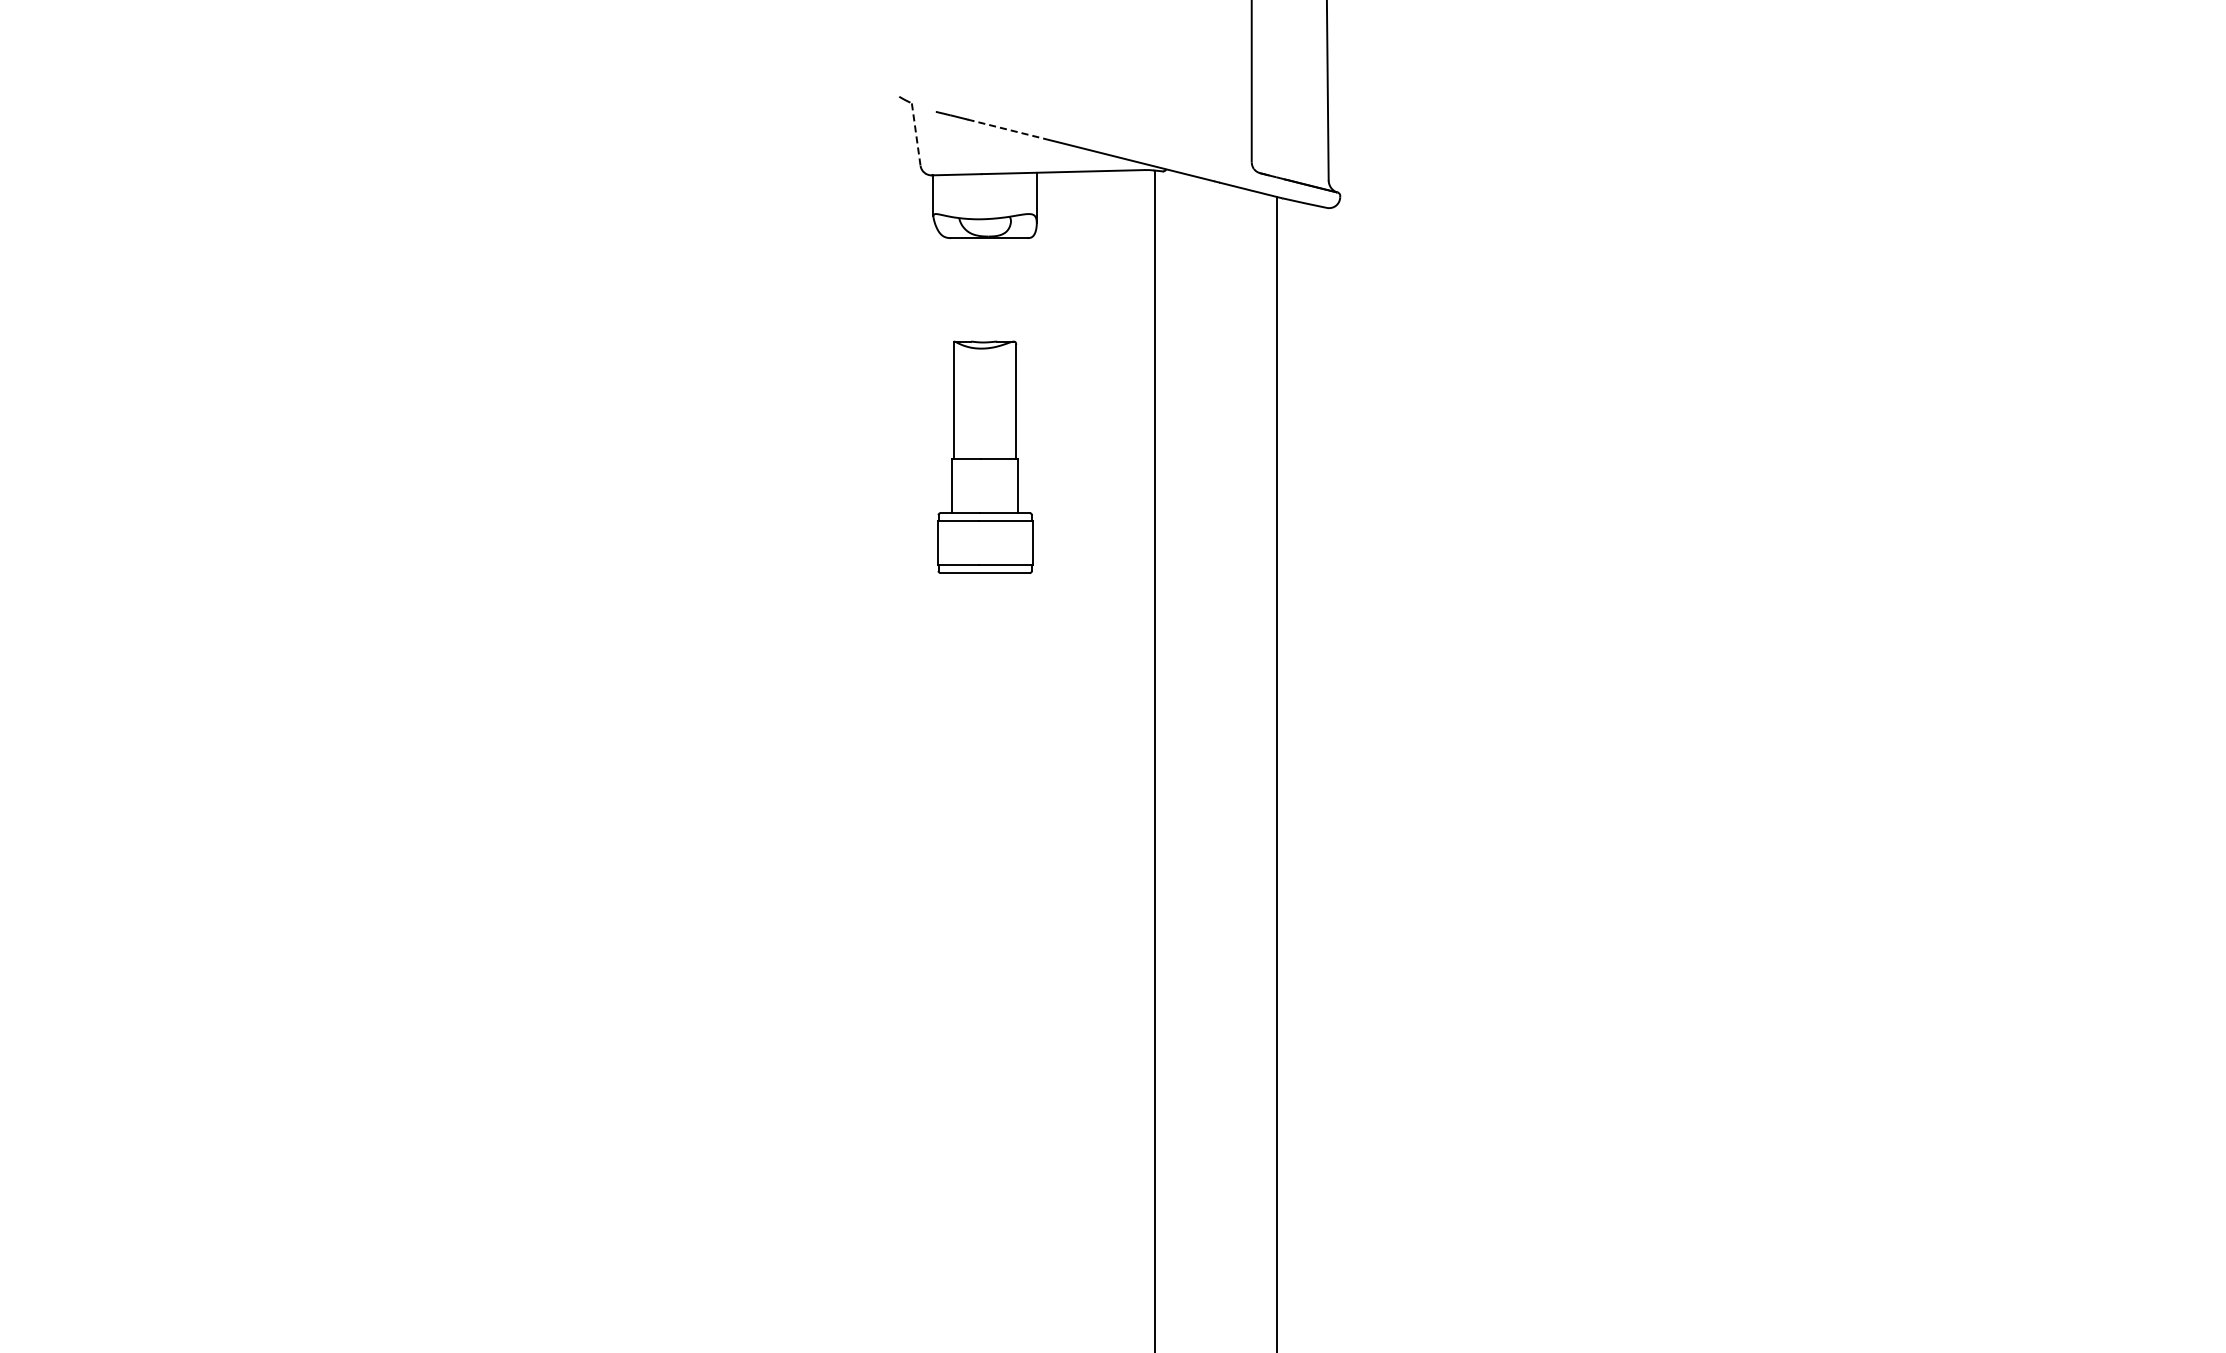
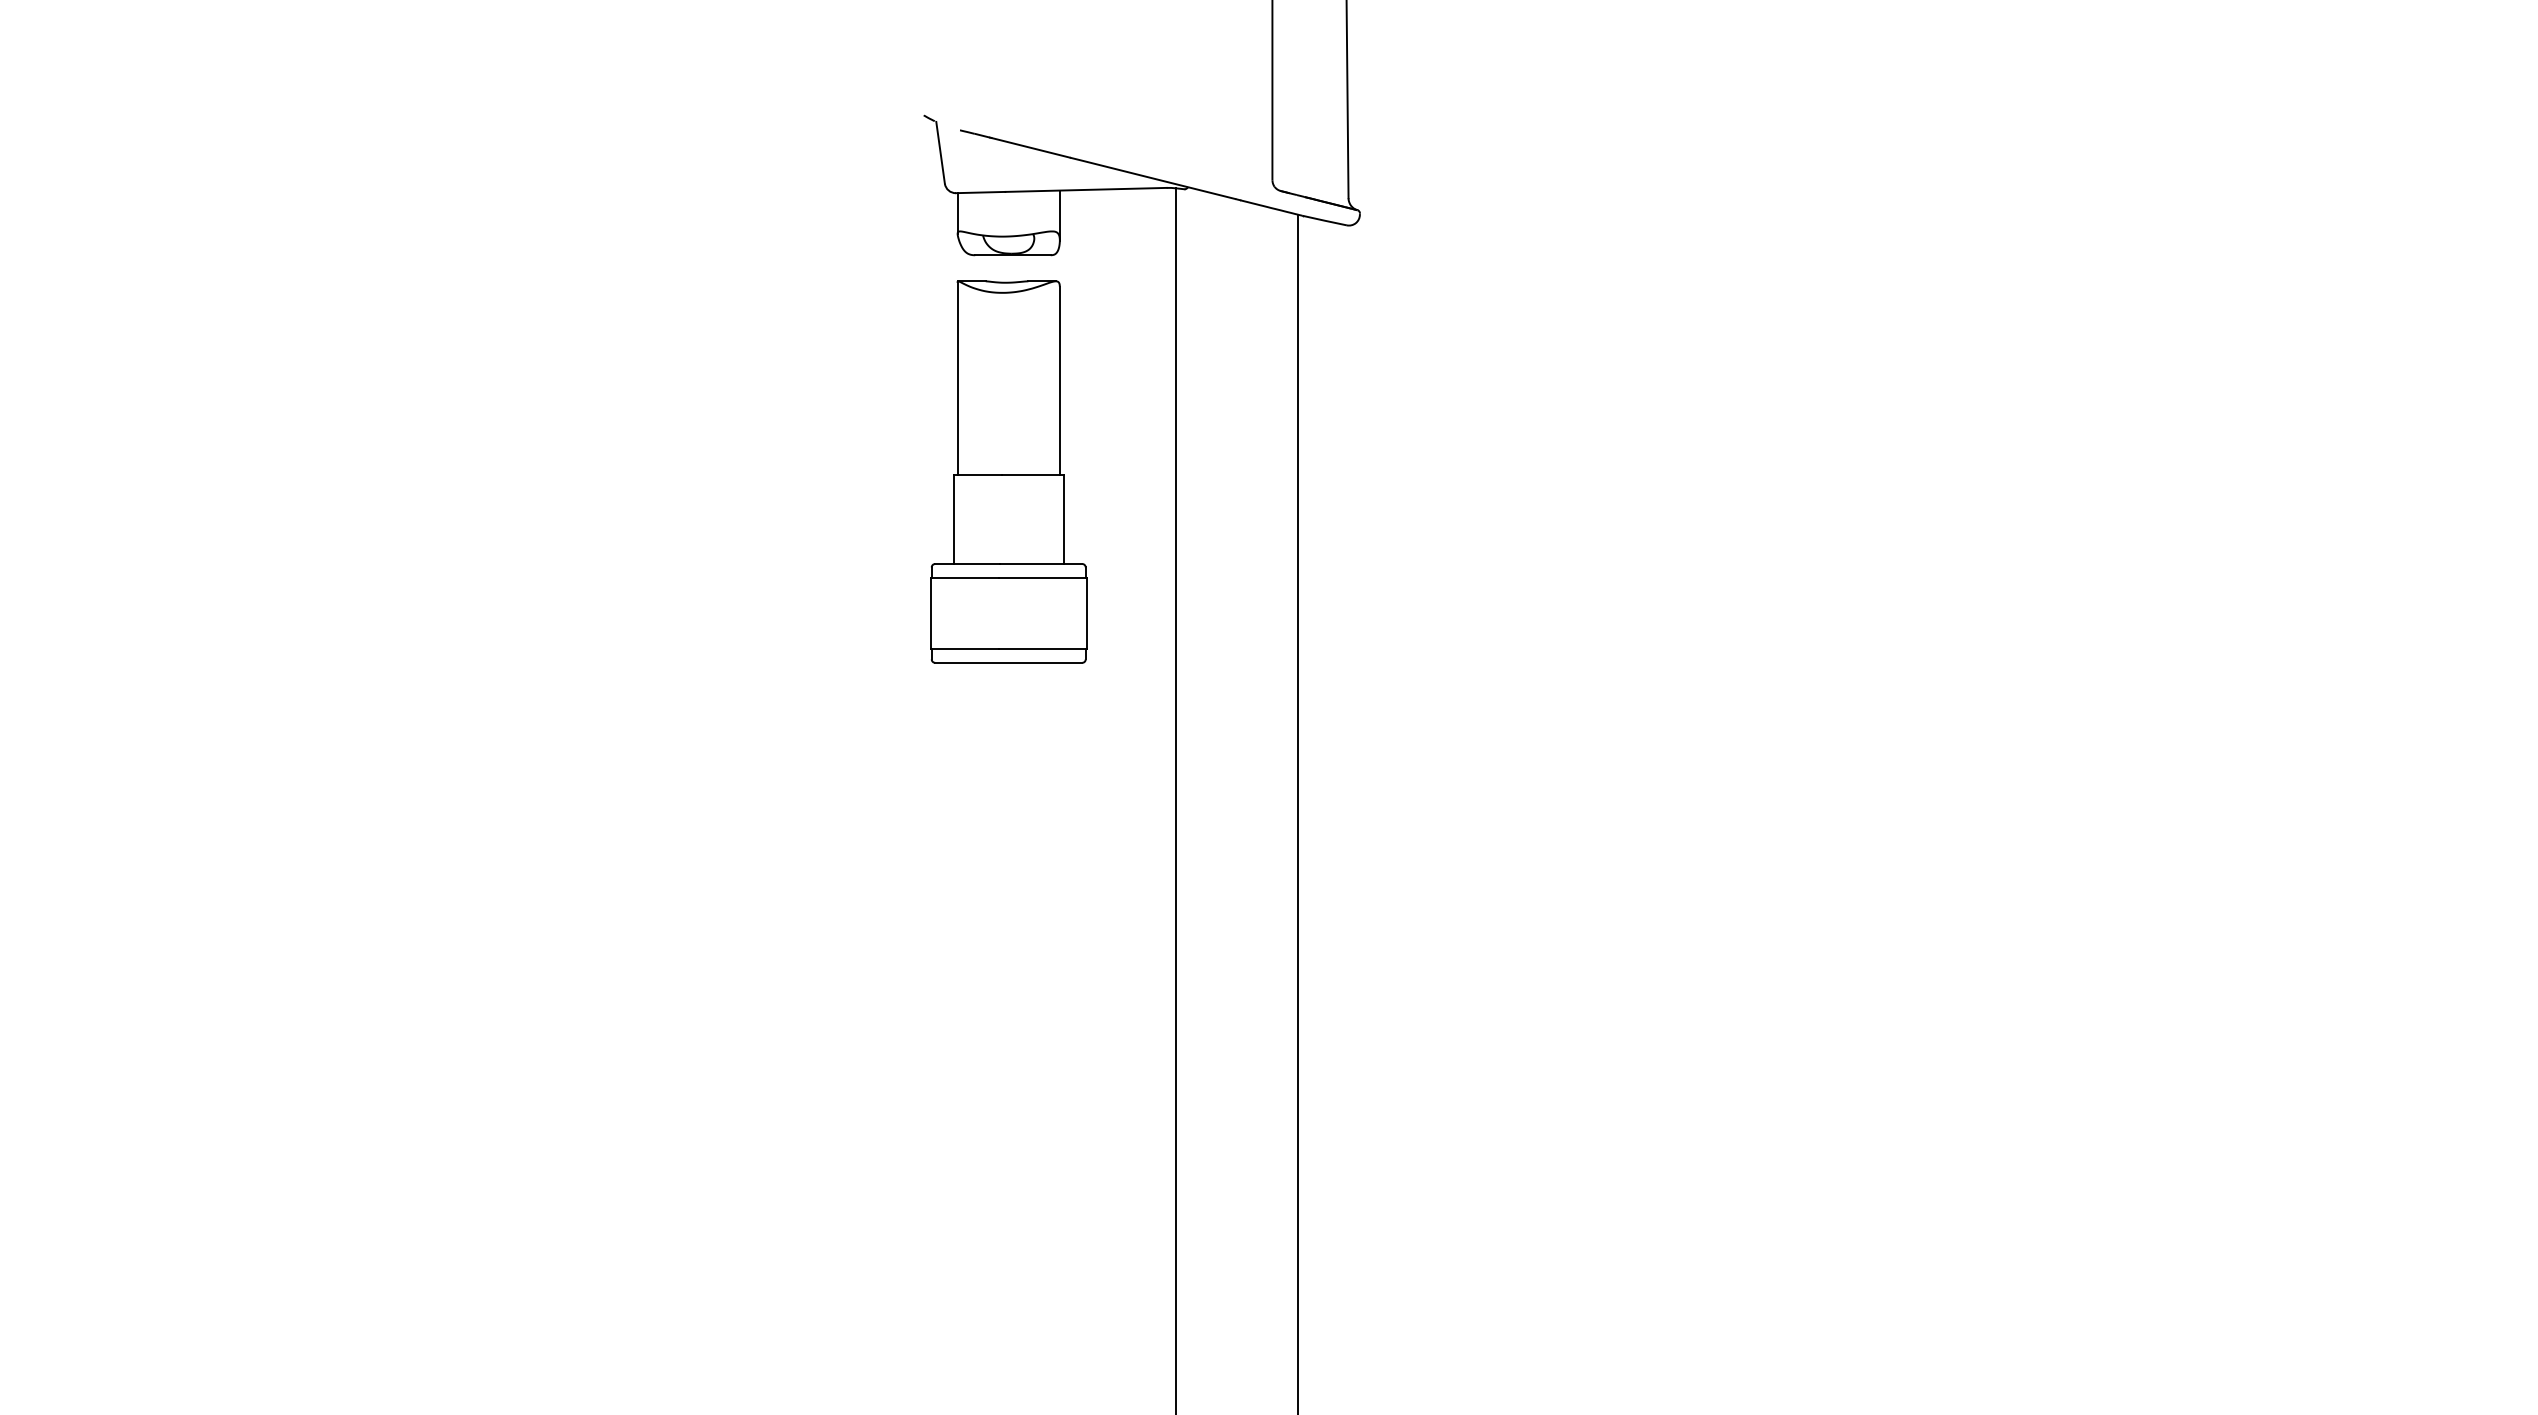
line: (1008, 129) -> (1031, 147), dashed -> solid
line: (916, 135) -> (940, 153), dashed -> solid
part: (984, 456) -> (1008, 471), size x1.67

